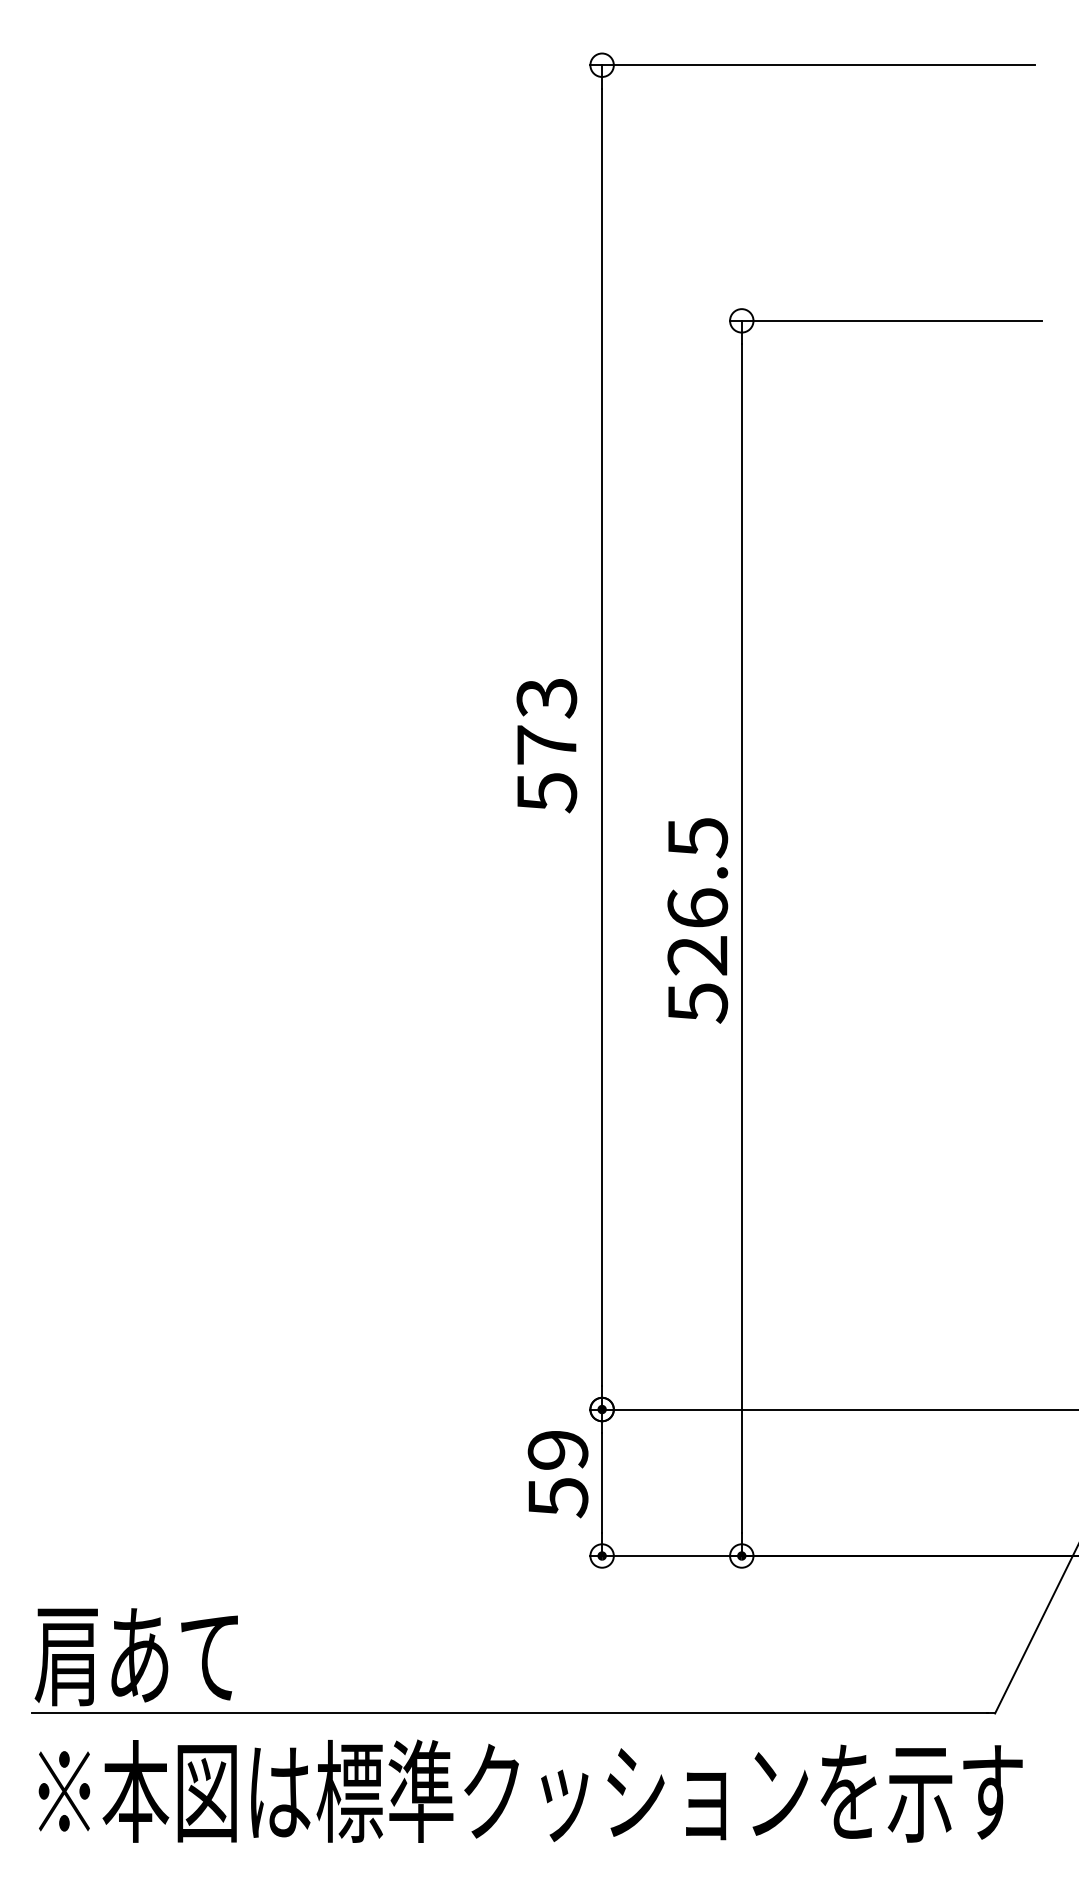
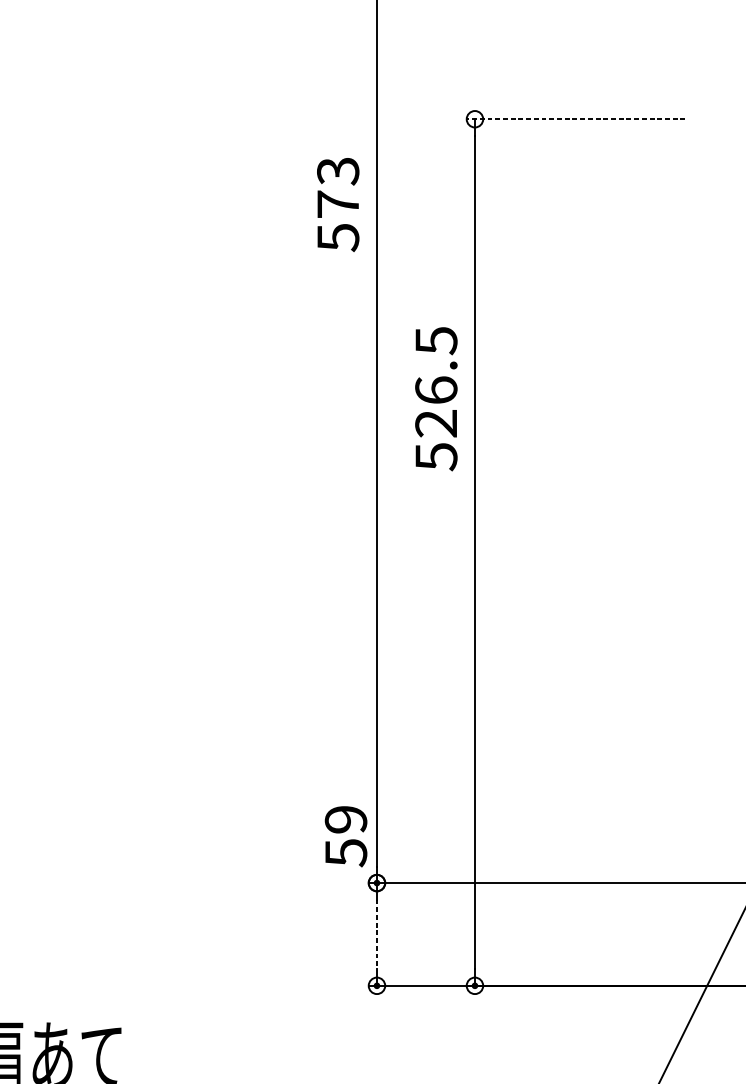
line: (885, 320) -> (575, 119), solid -> dashed
text: (546, 746) -> (337, 205), moved
text: (697, 920) -> (436, 398), moved
text: (557, 1474) -> (345, 836), moved
line: (602, 1482) -> (377, 934), solid -> dashed

